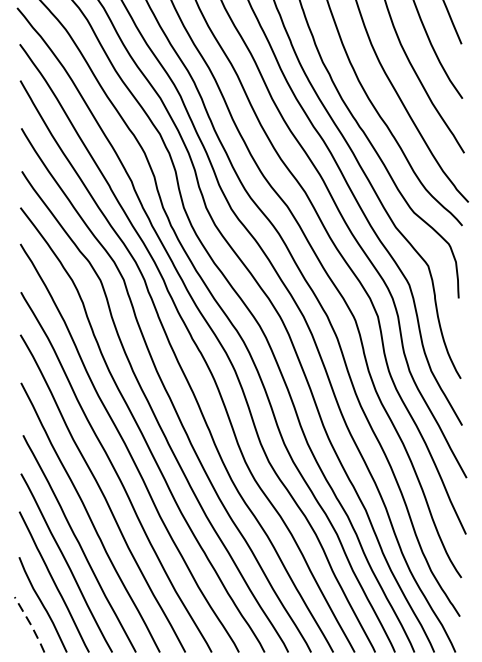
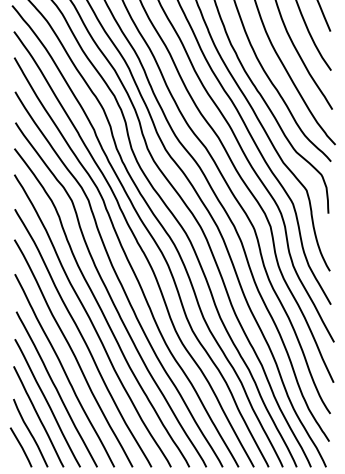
line: (31, 624) -> (22, 447), dashed -> solid

